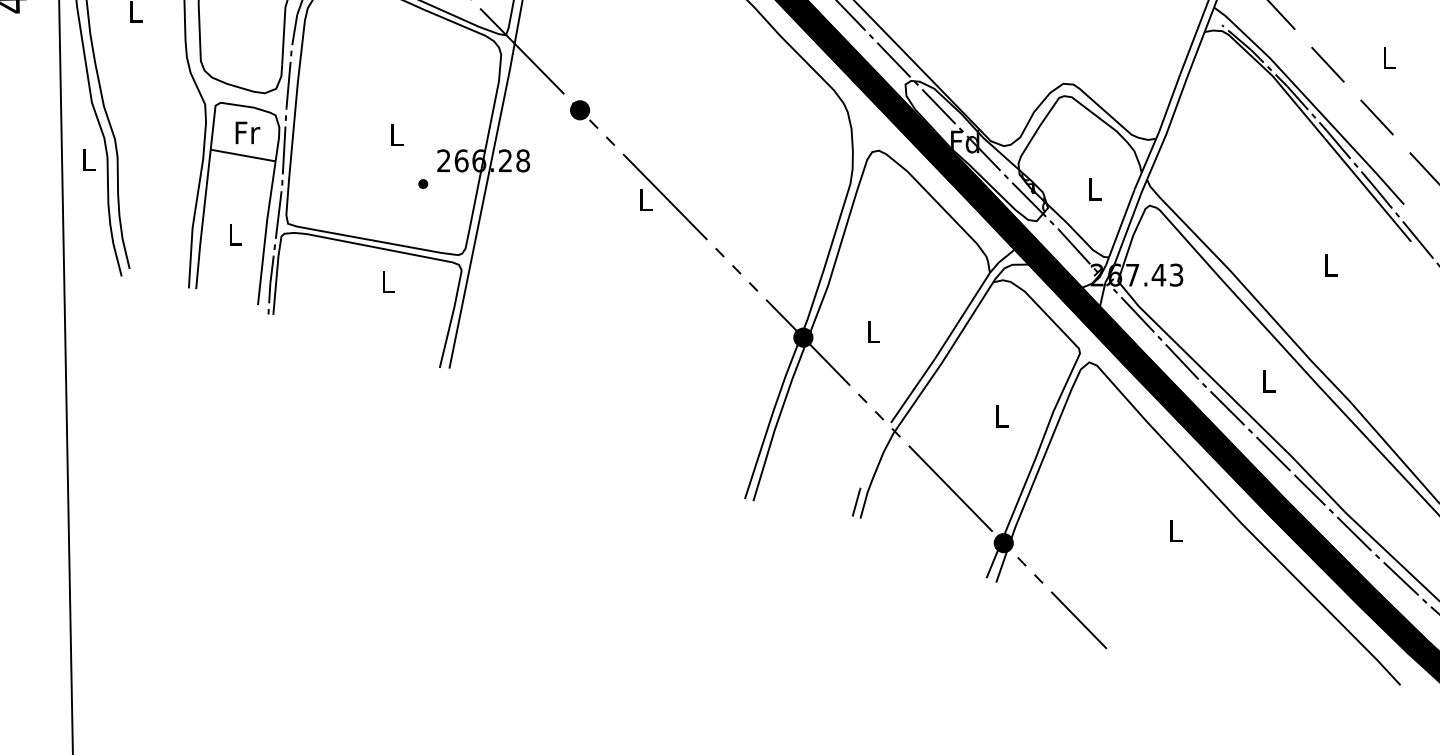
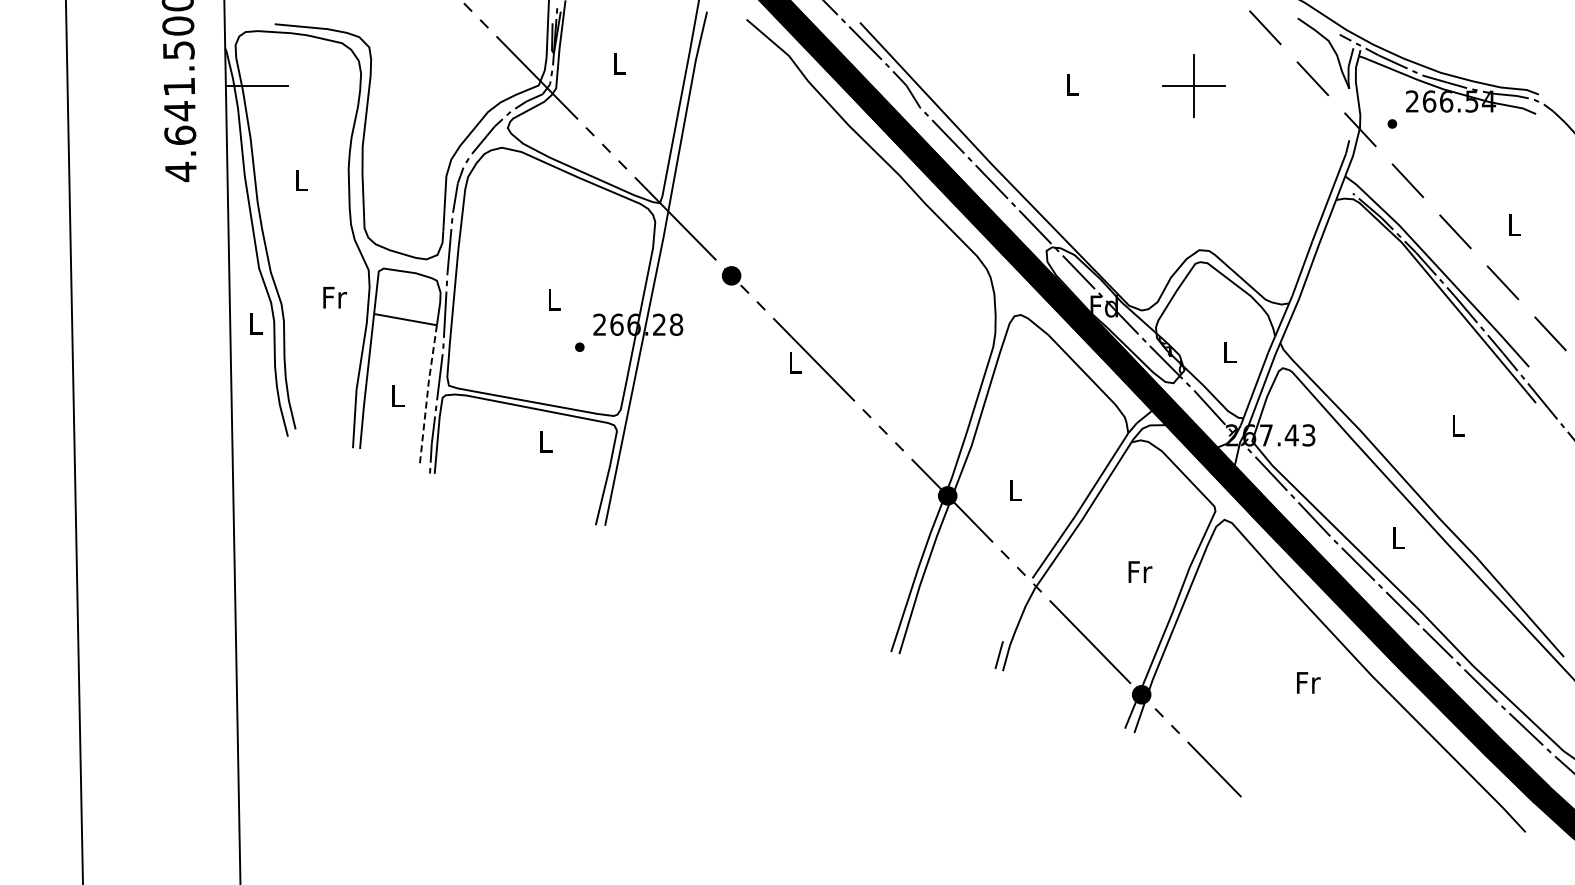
text: (247, 132) -> (334, 297), moved
line: (265, 231) -> (427, 393), solid -> dashed
text: (1002, 415) -> (1140, 571), L -> Fr
text: (1176, 530) -> (1308, 682), L -> Fr

